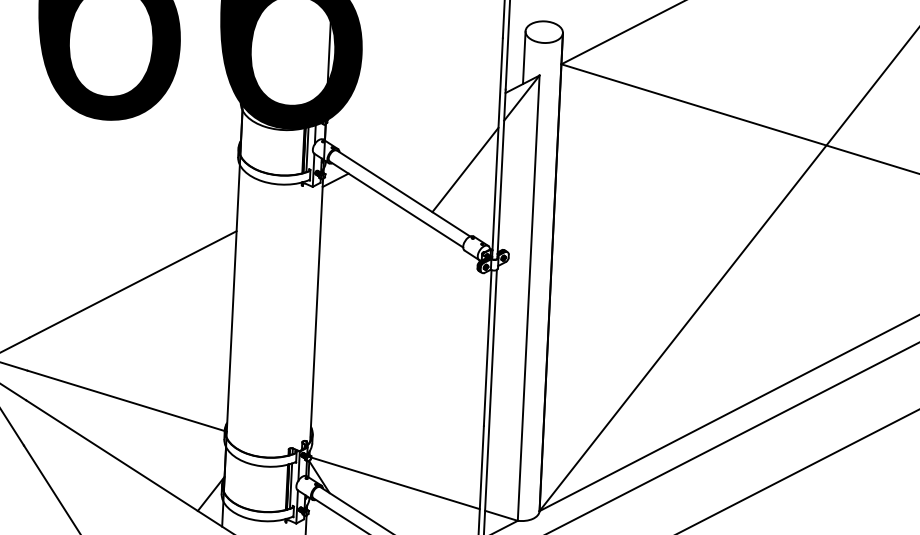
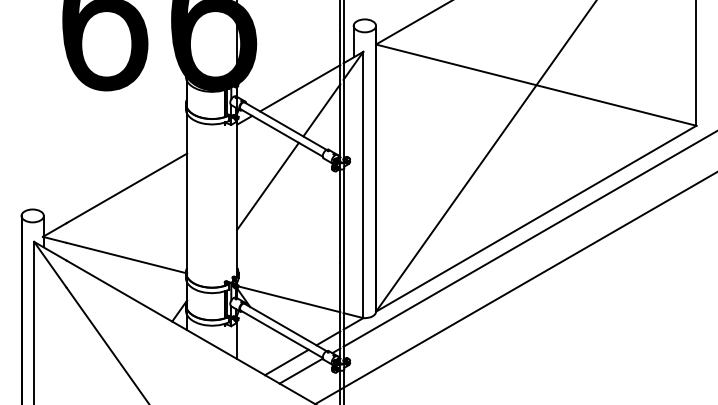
line: (431, 131) -> (300, 88), added
line: (368, 291) -> (267, 185), added

